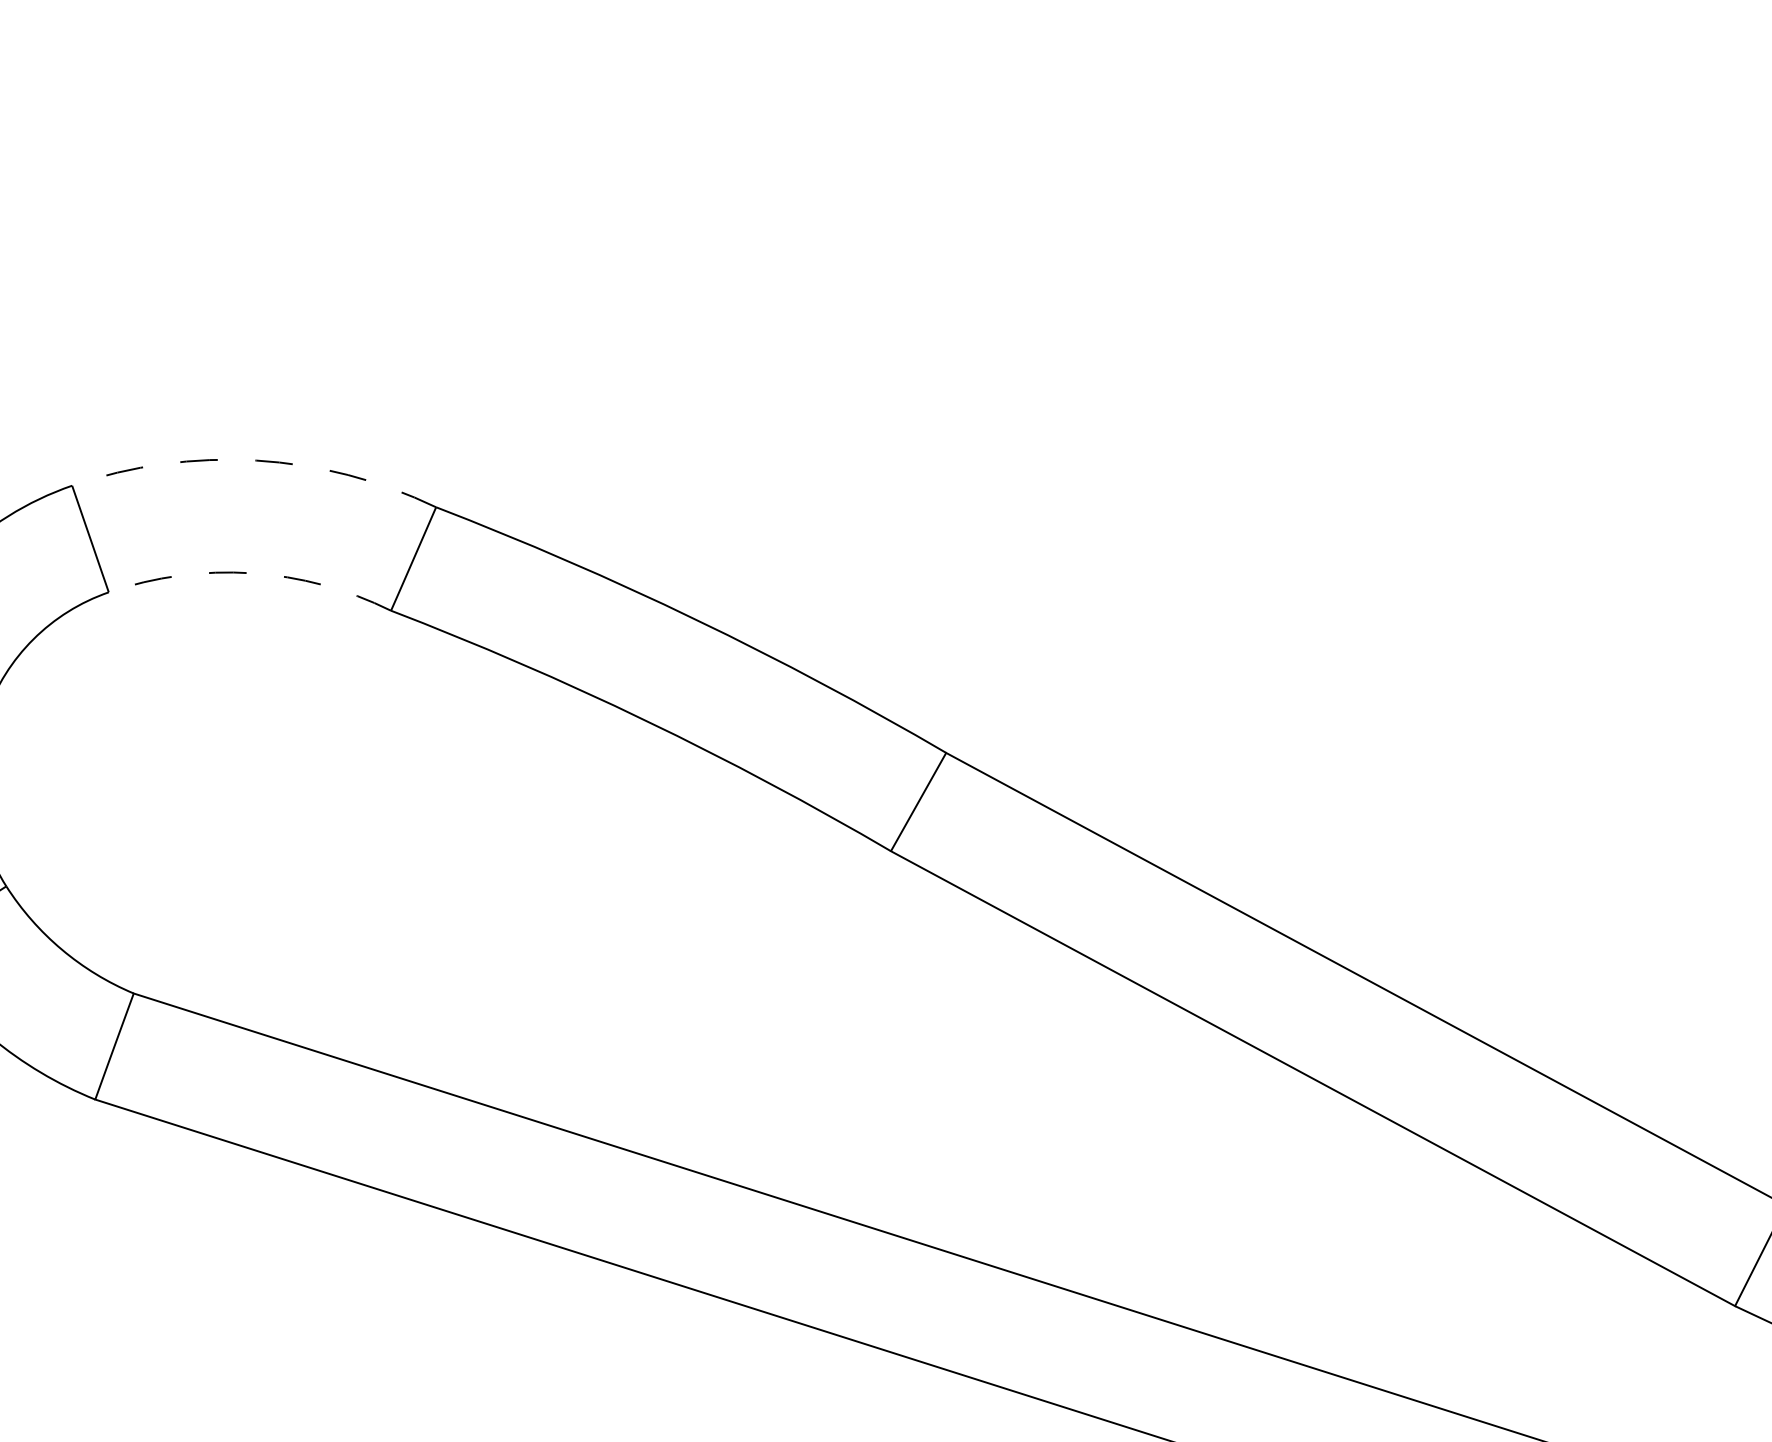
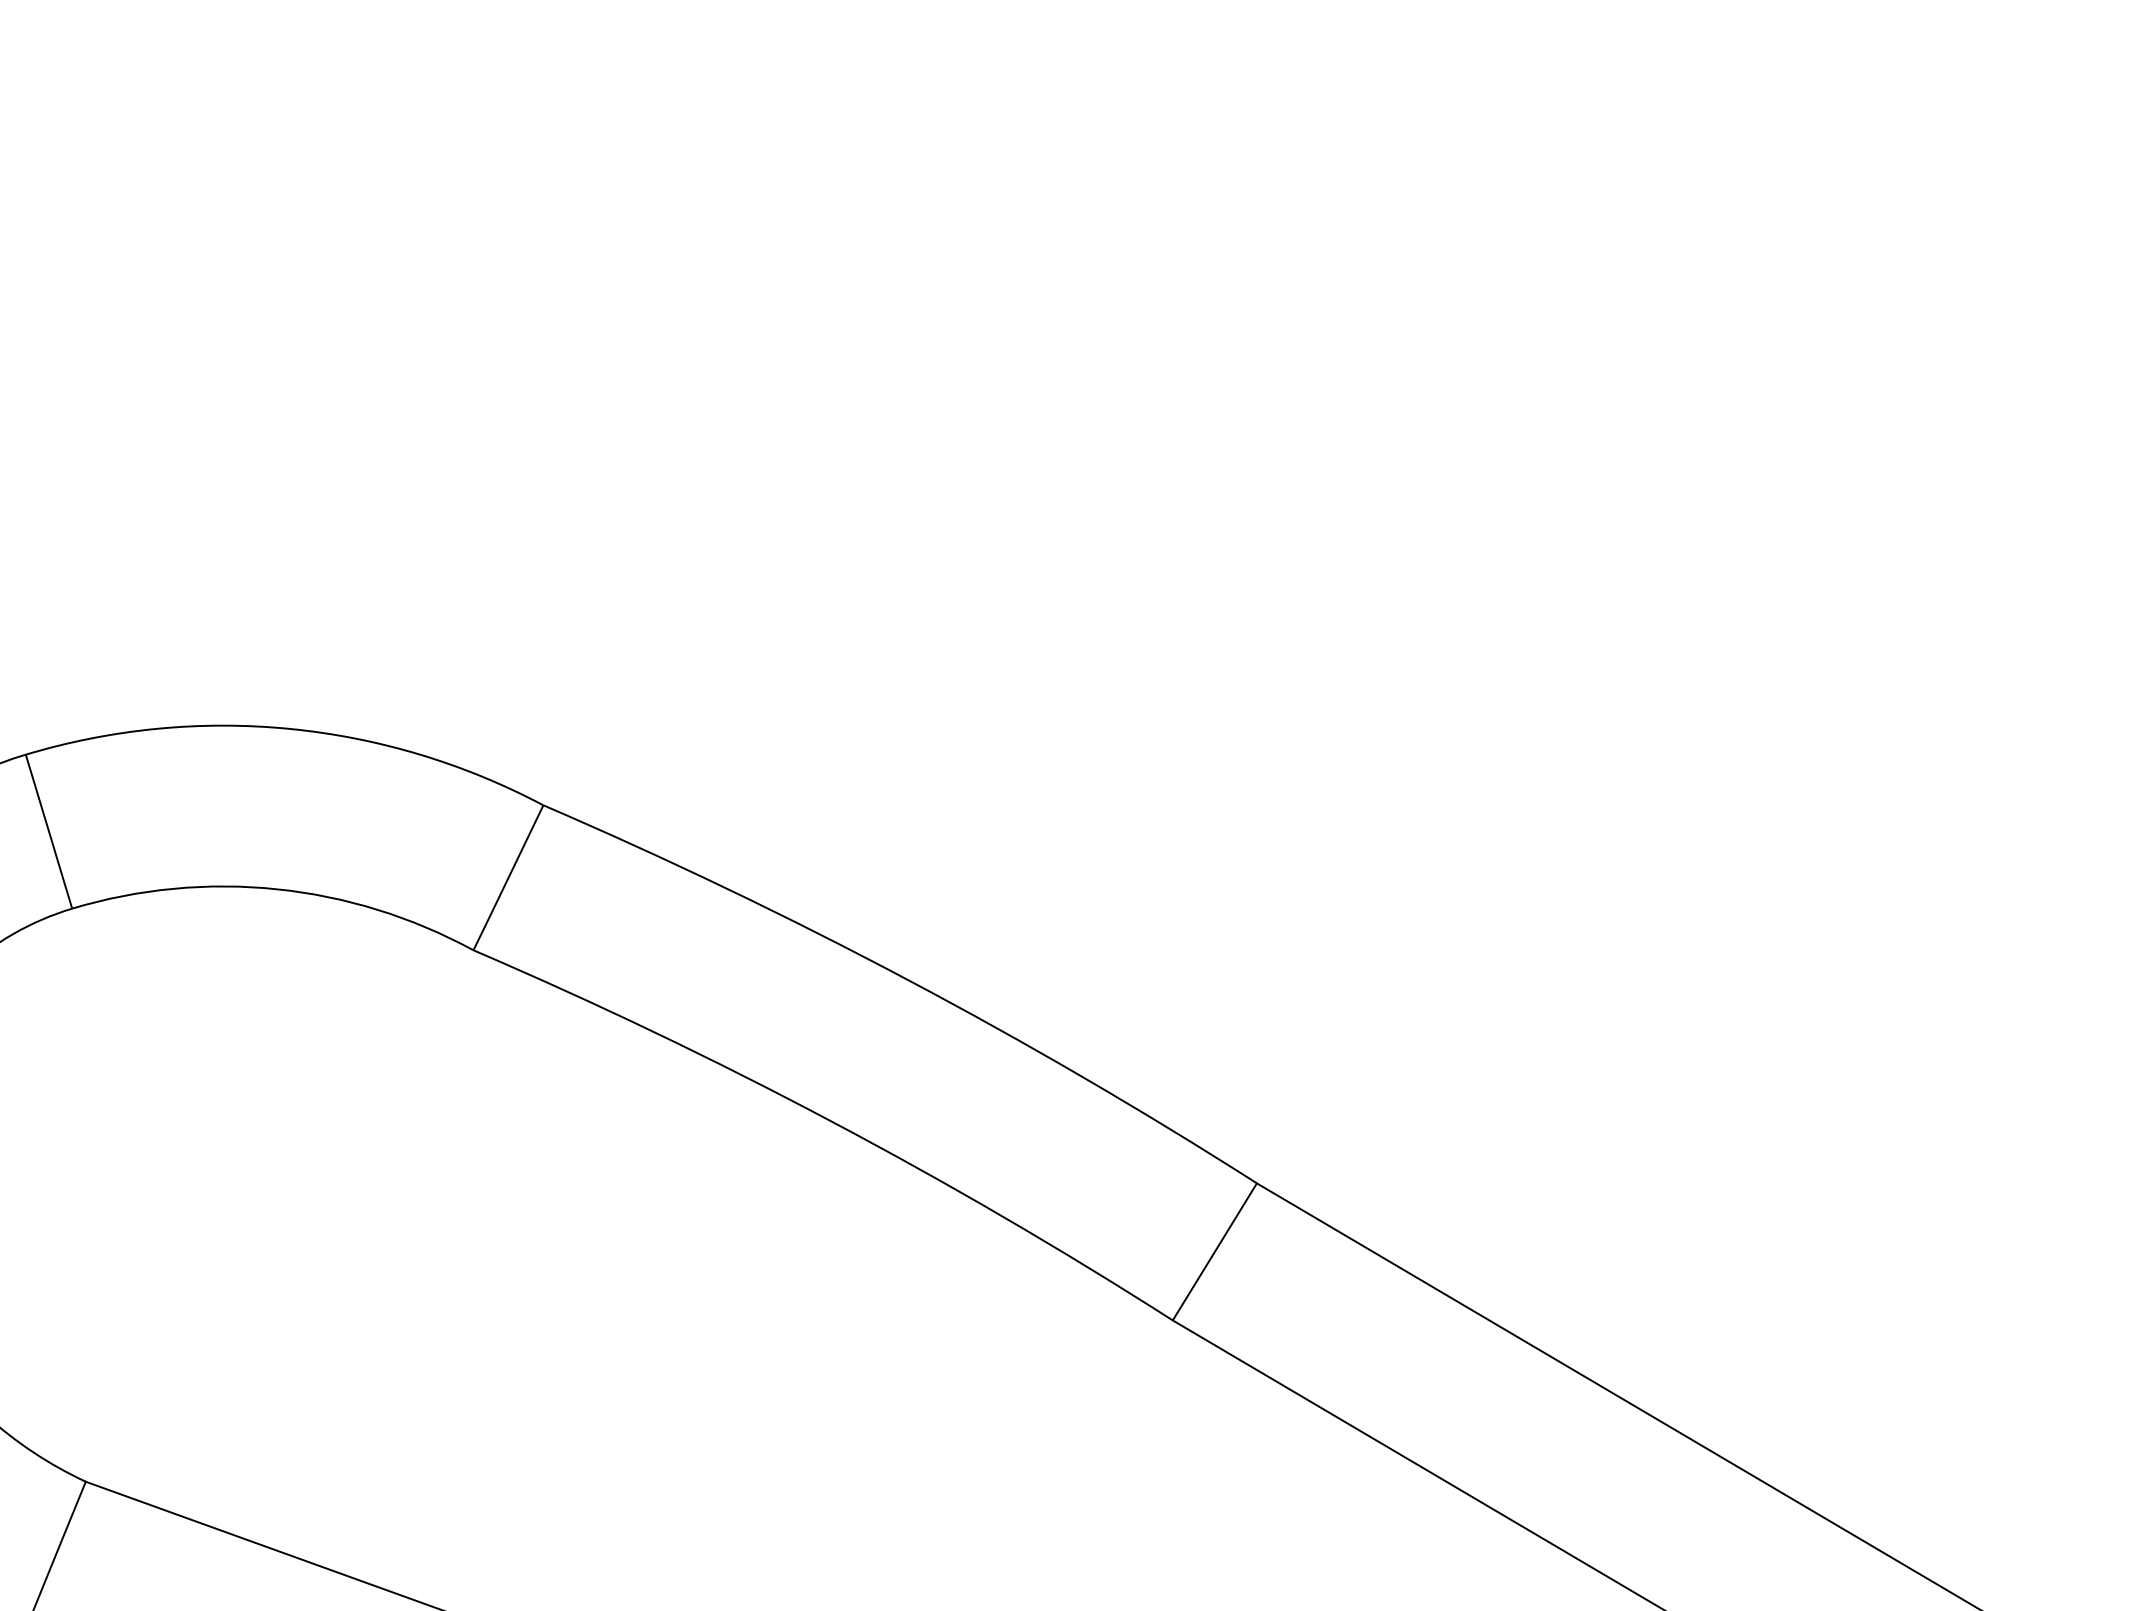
arc: (256, 460) -> (289, 728), dashed -> solid
arc: (251, 573) -> (276, 889), dashed -> solid

